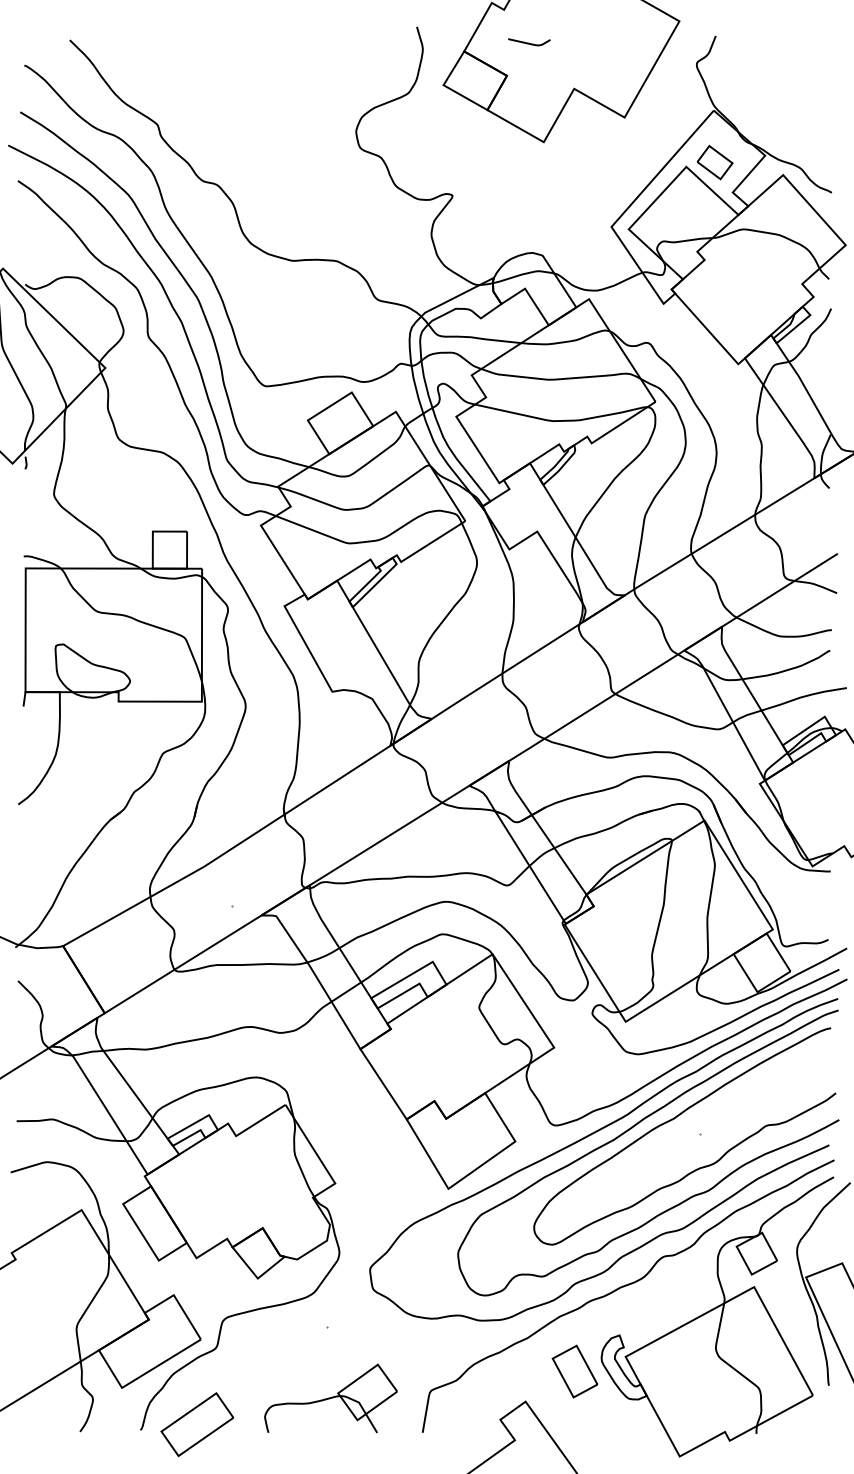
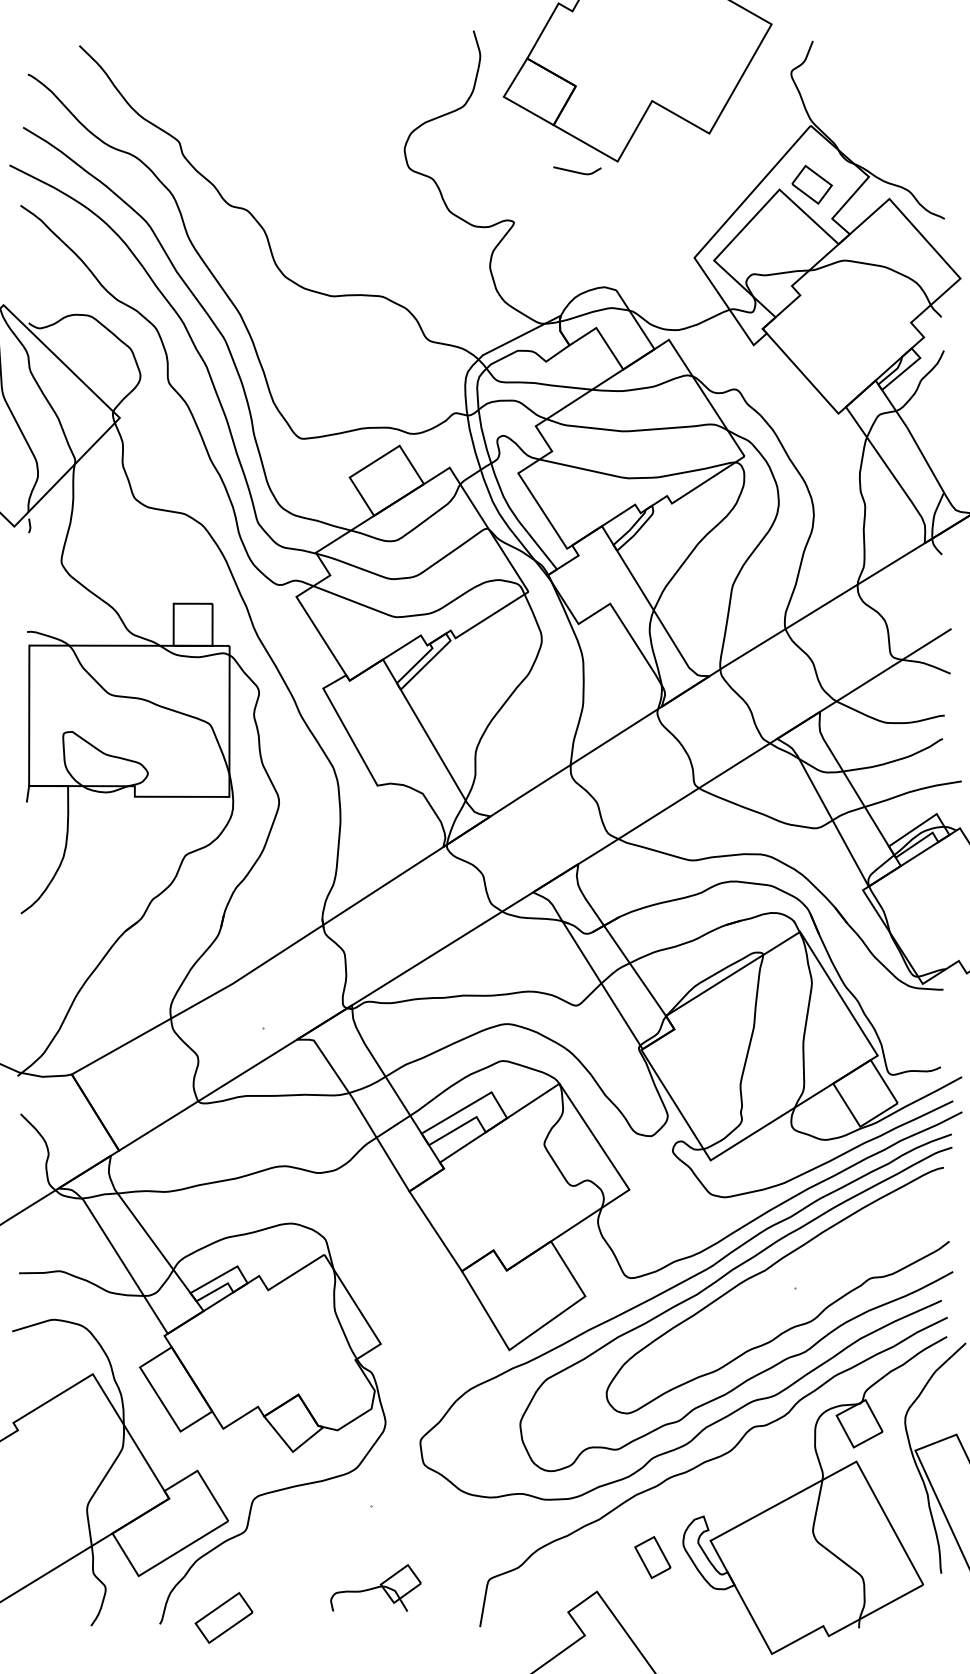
curve: (528, 42) -> (576, 171), moved
part: (574, 1371) -> (652, 1557), size x0.7
part: (330, 1398) -> (375, 1588), size x0.6
part: (196, 1424) -> (223, 1617), size x0.7

